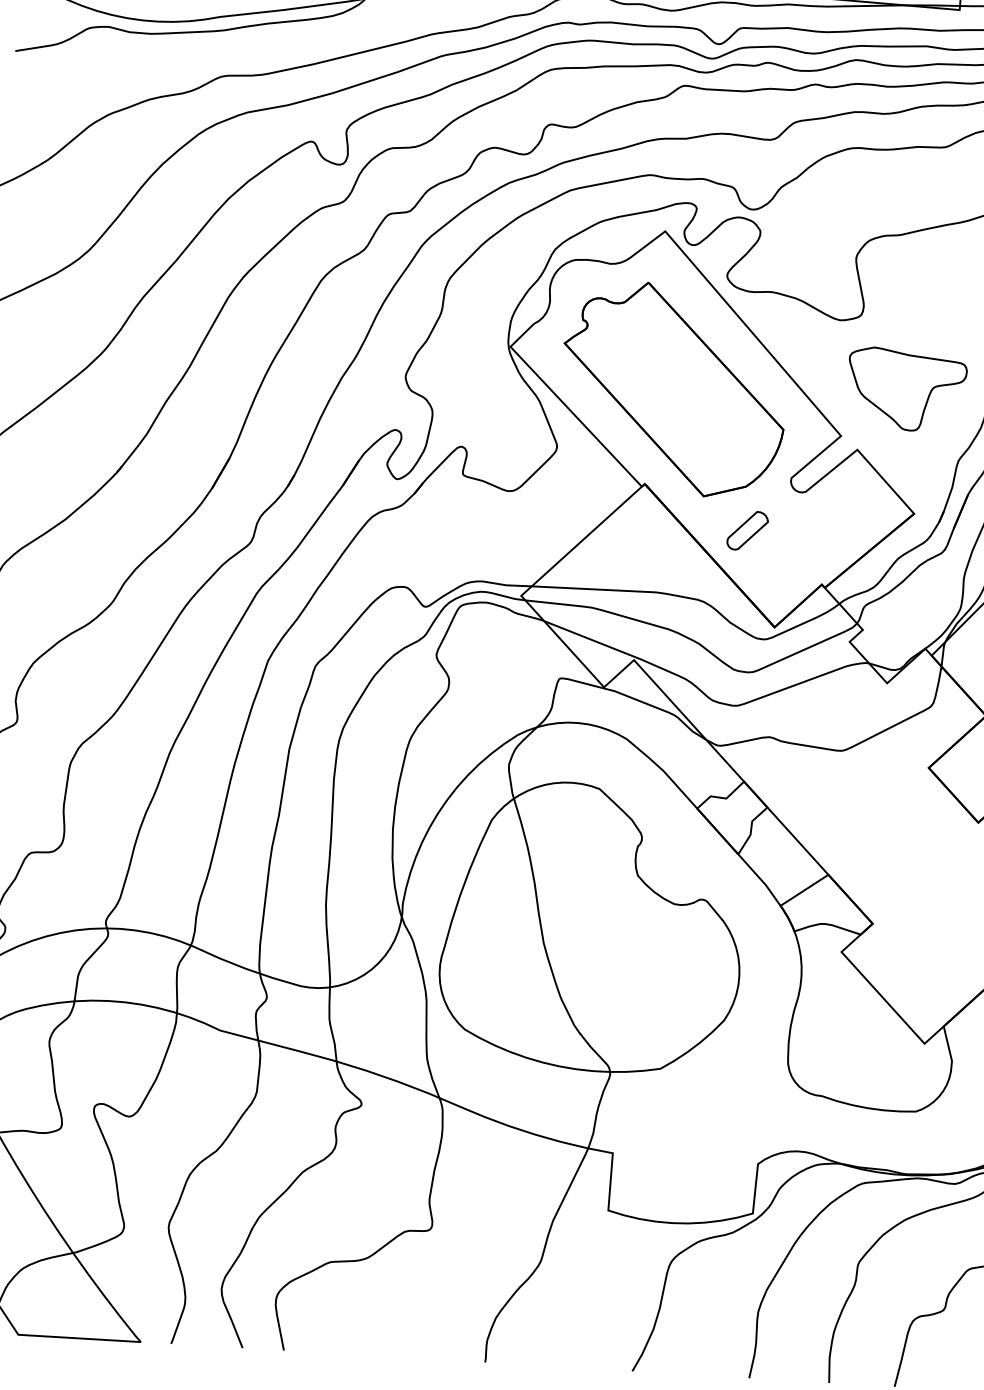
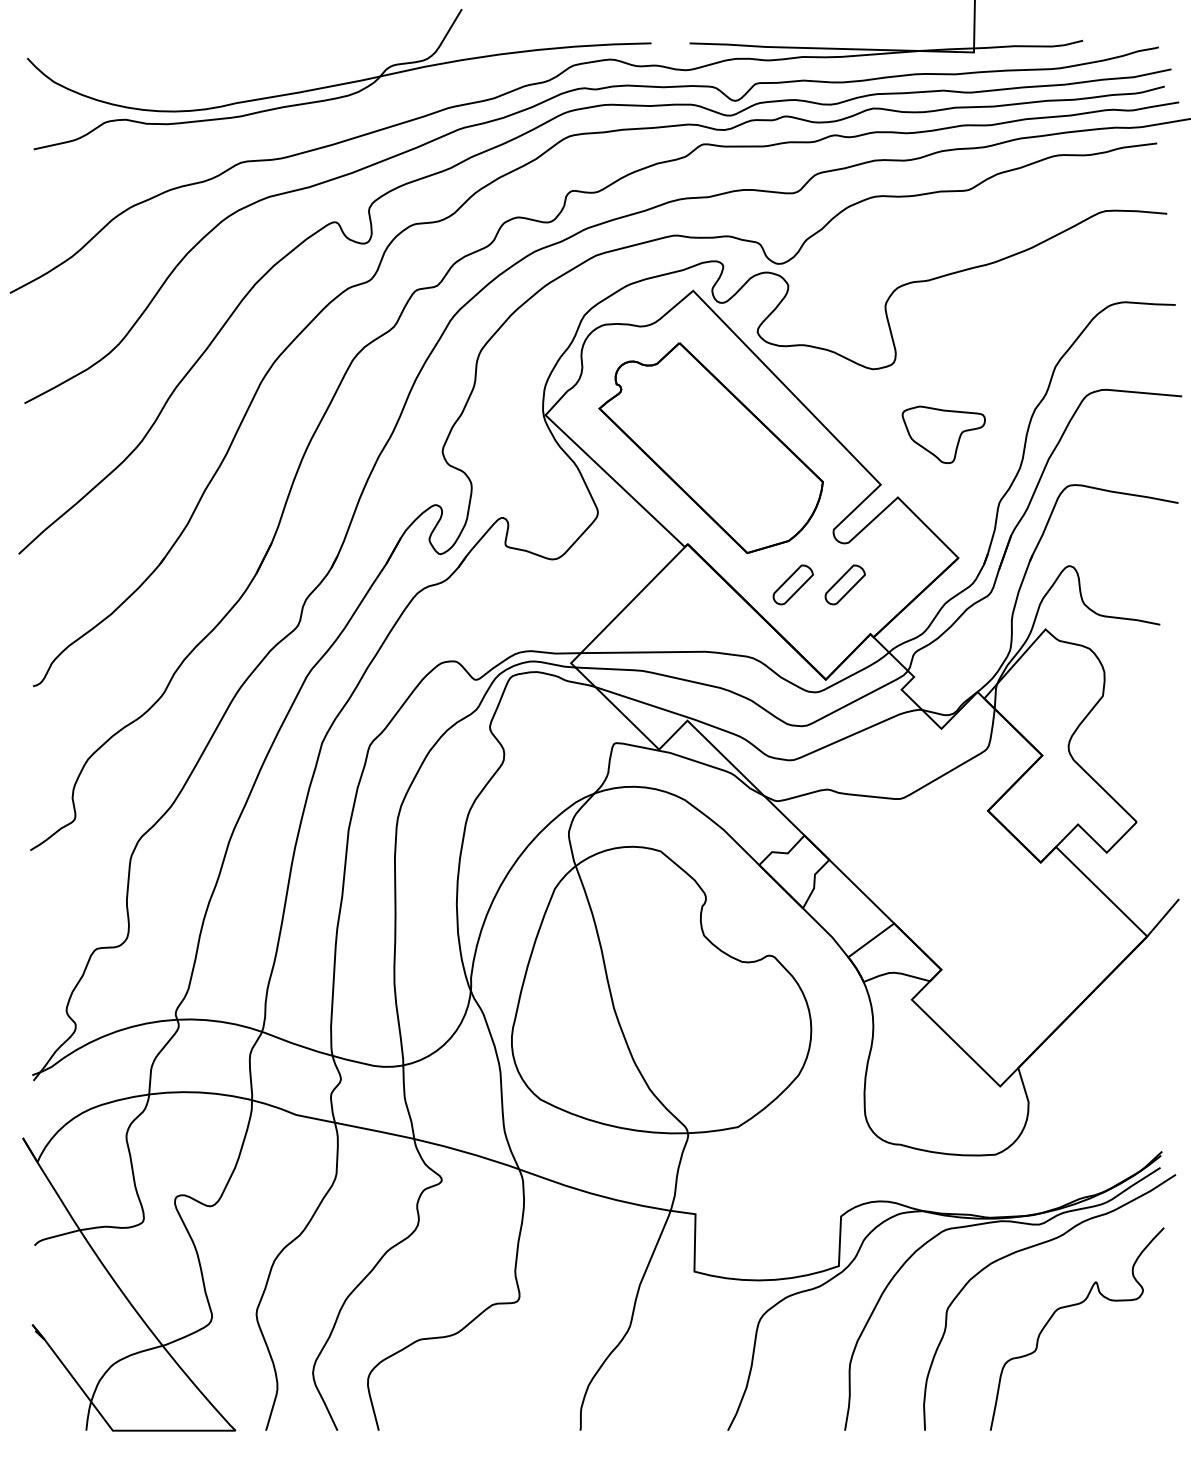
part: (906, 389) -> (943, 434), size x0.7
part: (798, 533) -> (844, 584), added

